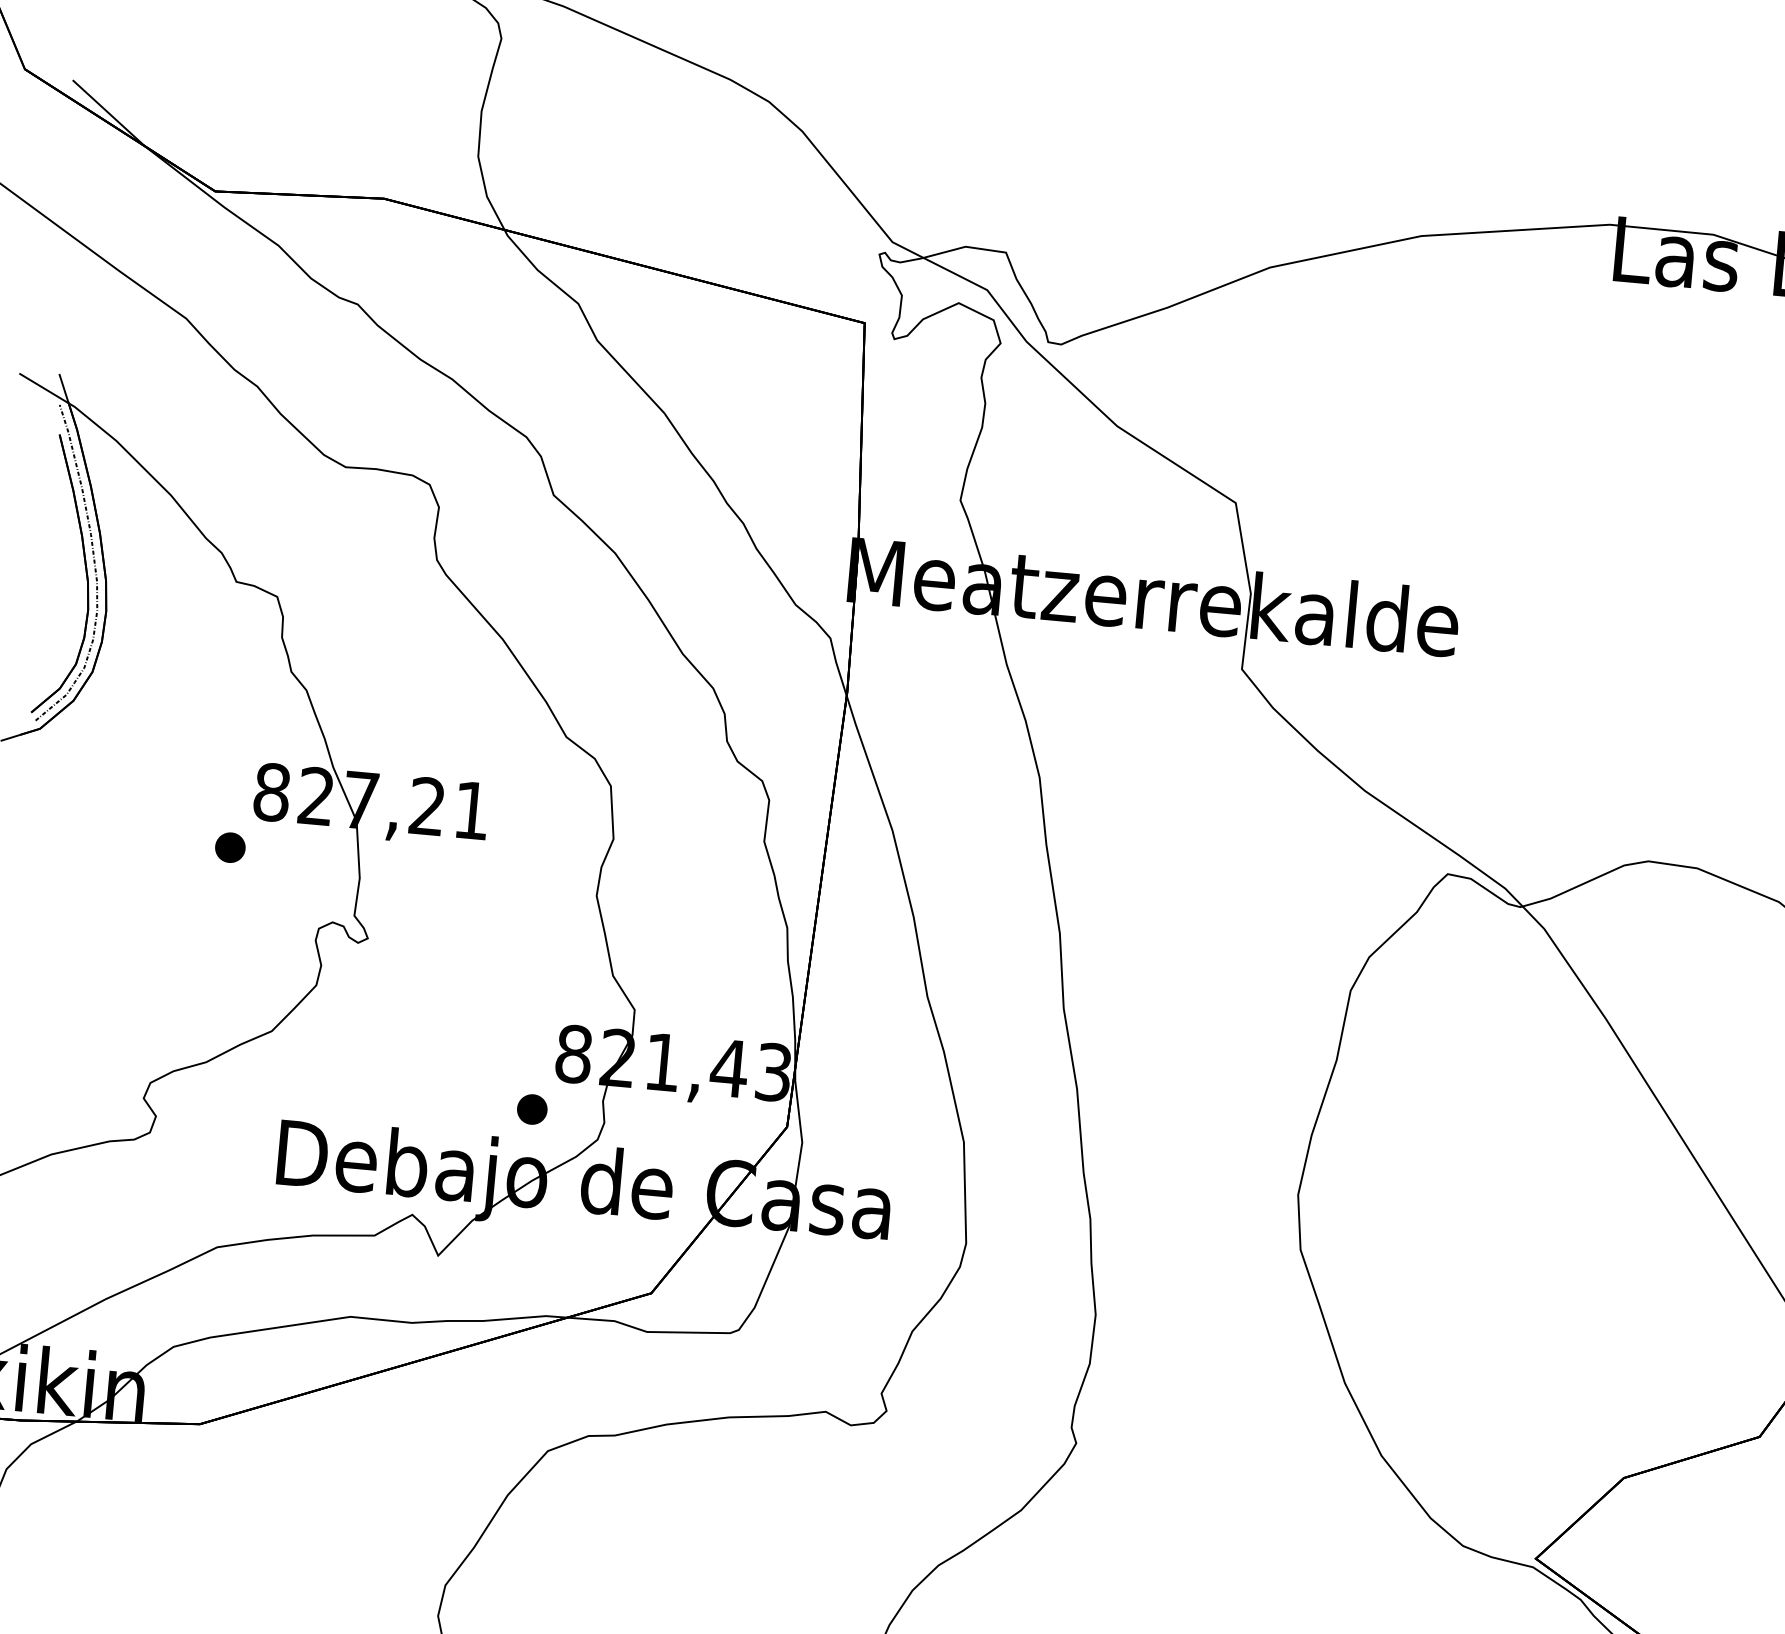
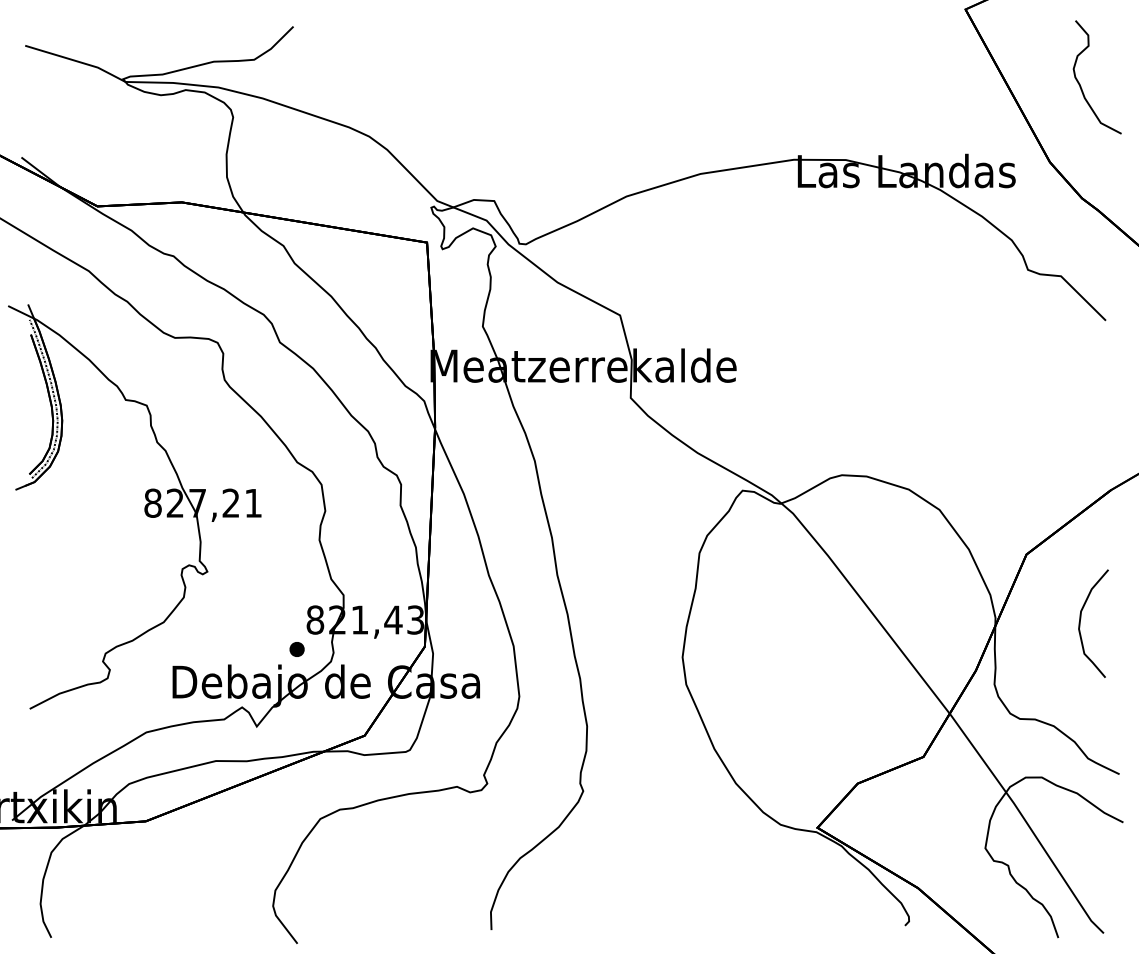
part: (229, 847) -> (134, 532), removed

